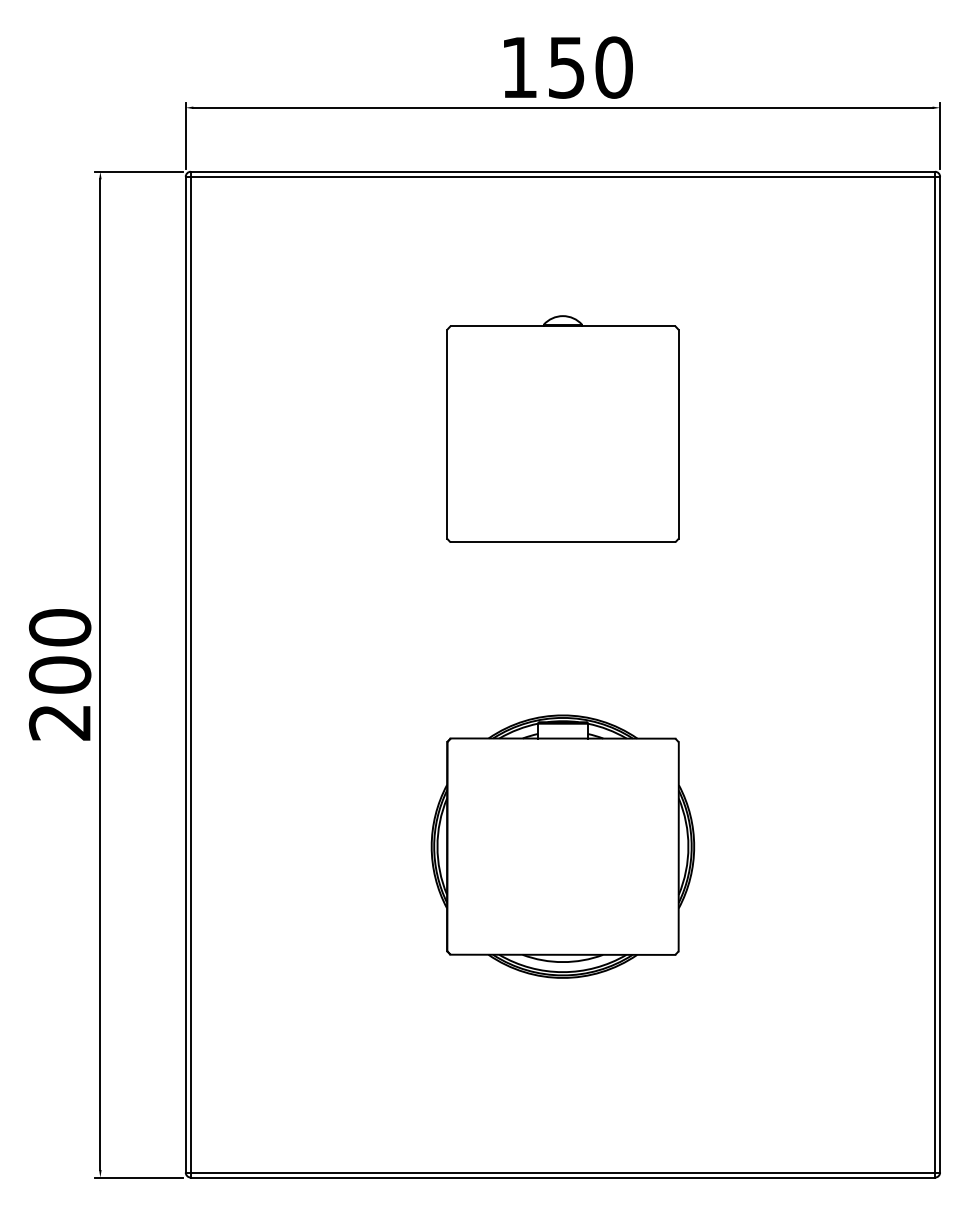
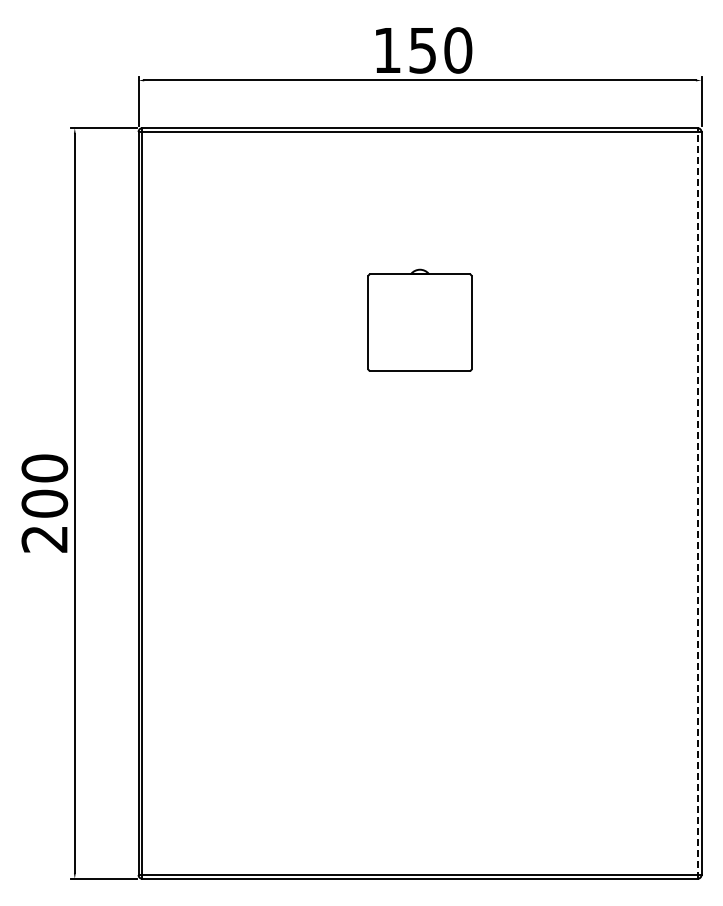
part: (562, 429) -> (419, 320), size x0.6
line: (934, 674) -> (697, 503), solid -> dashed
part: (562, 846) -> (419, 631), removed

